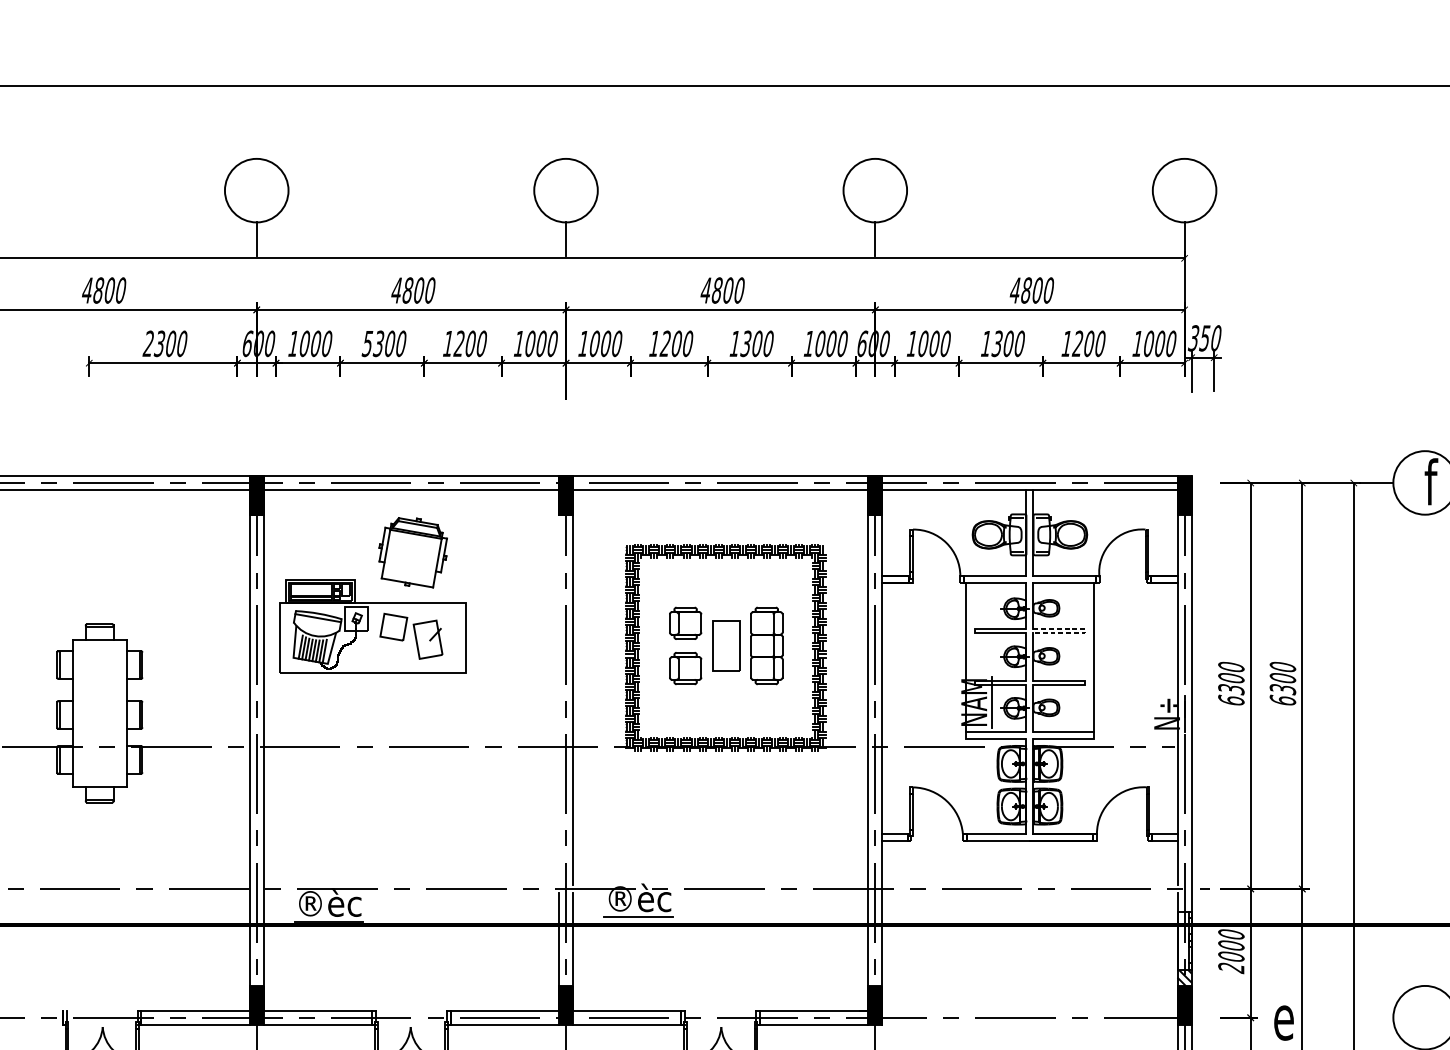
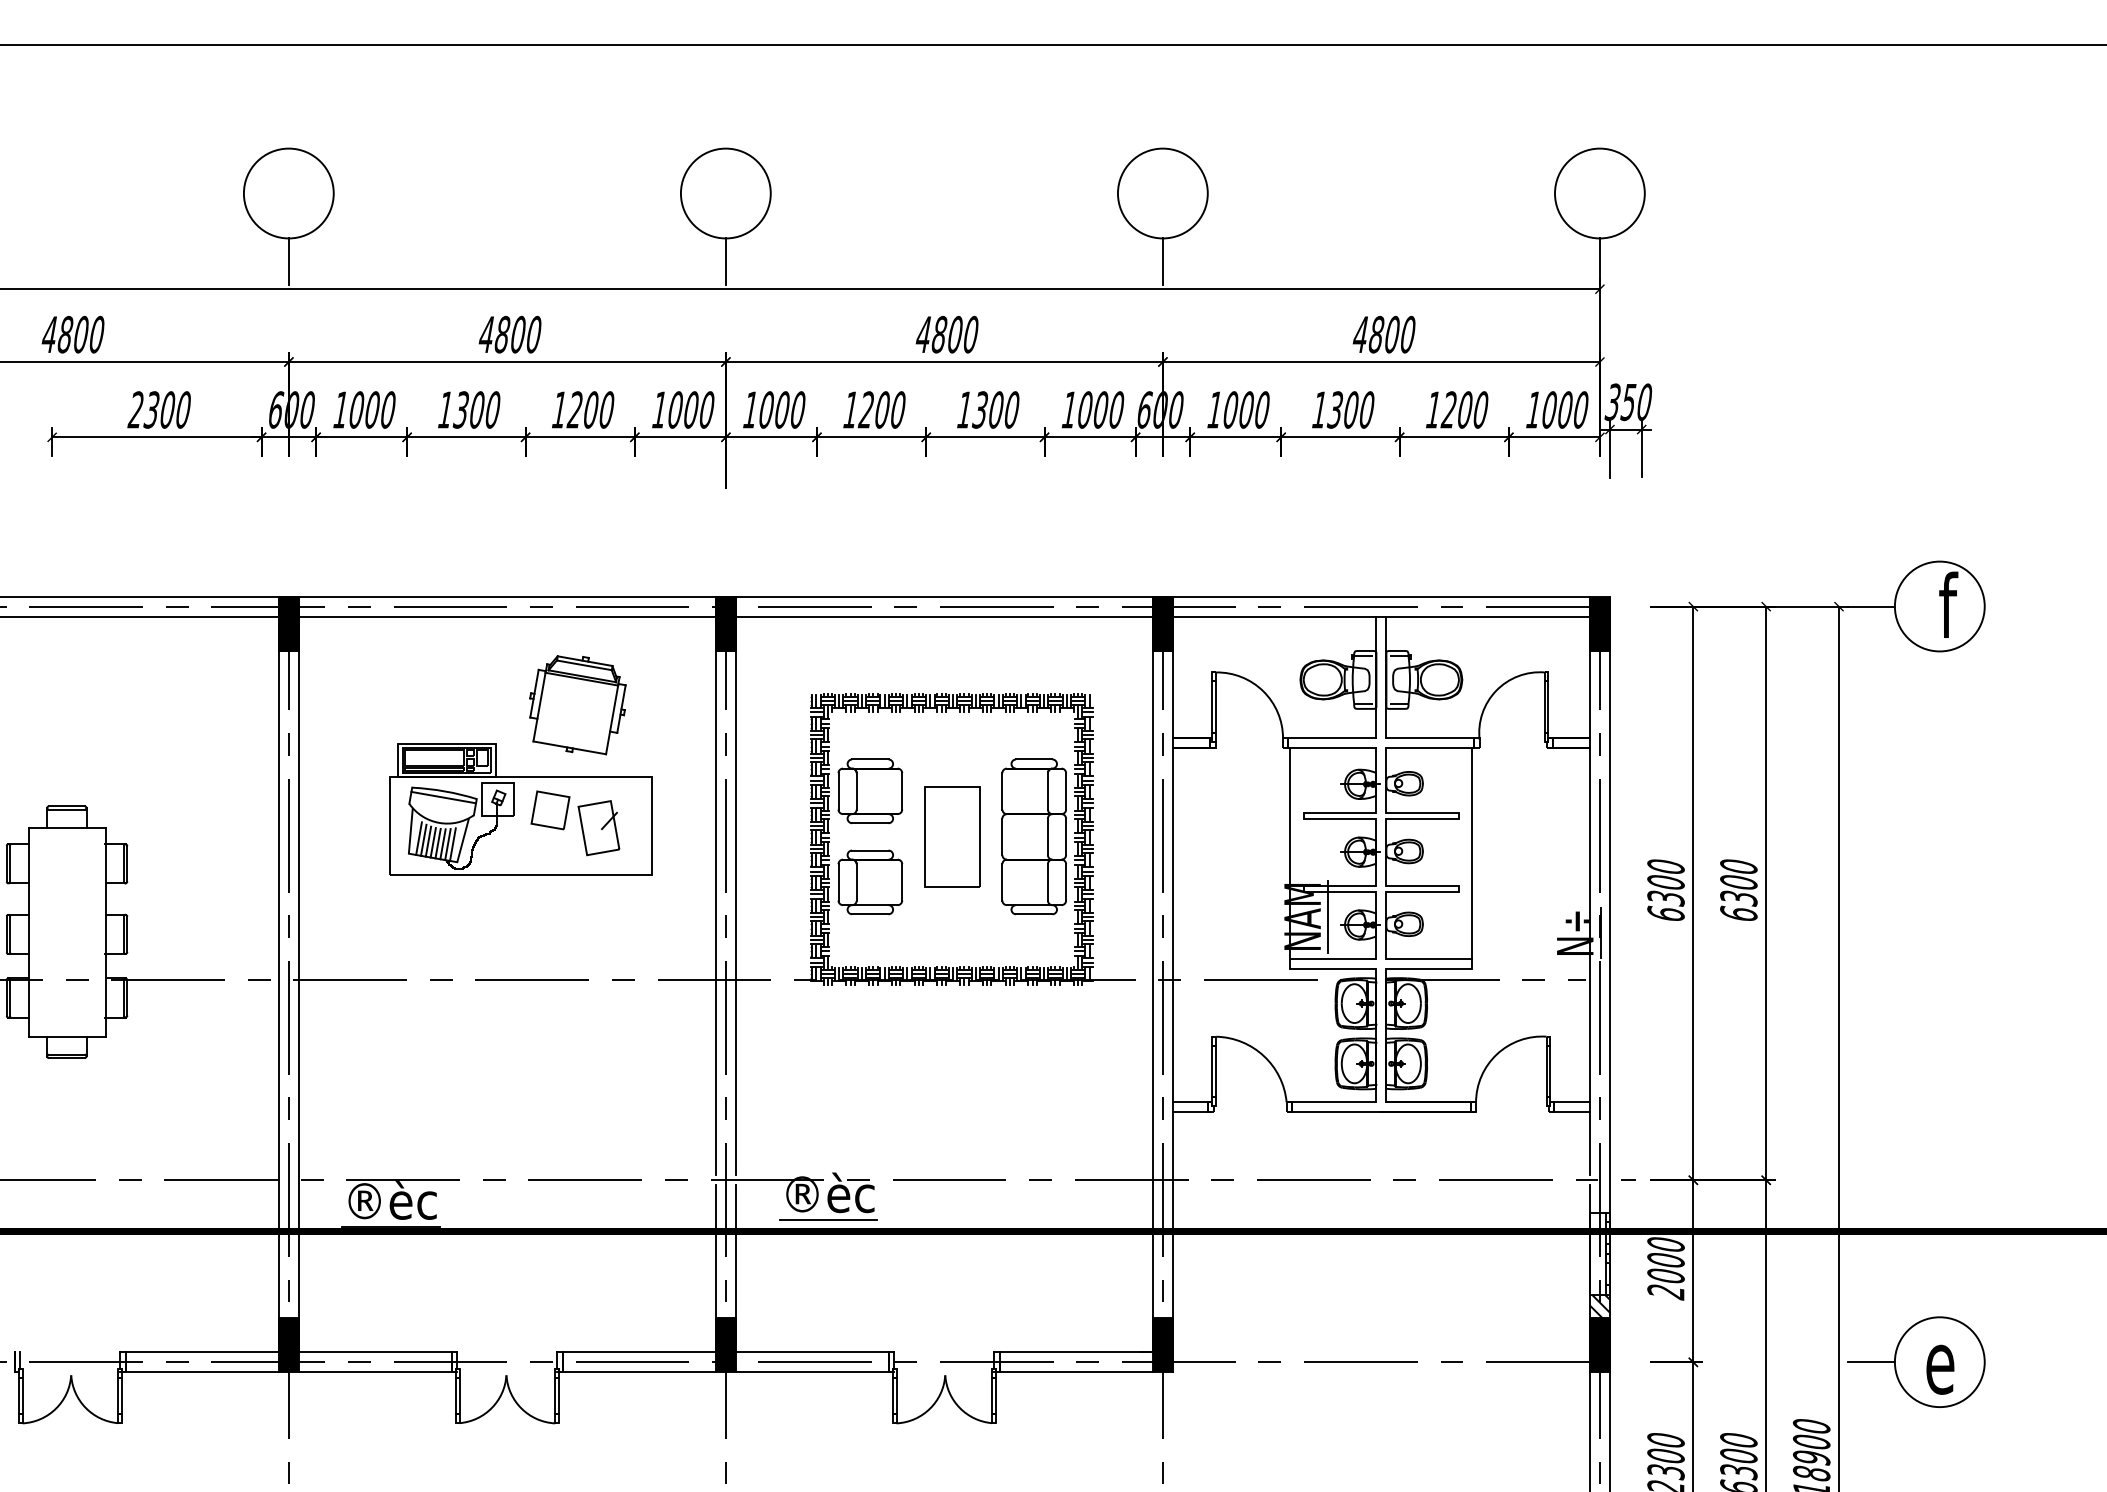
text: (367, 343) -> (445, 409), 5300 -> 1300
part: (372, 603) -> (520, 776), moved
line: (1085, 631) -> (1459, 816), dashed -> solid
part: (725, 645) -> (951, 836), size x1.43
line: (558, 680) -> (715, 885), added
line: (1376, 1017) -> (1871, 1362), added
text: (1284, 1022) -> (1940, 1369), moved

